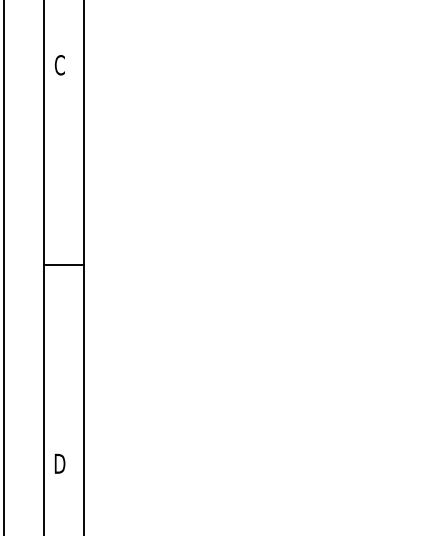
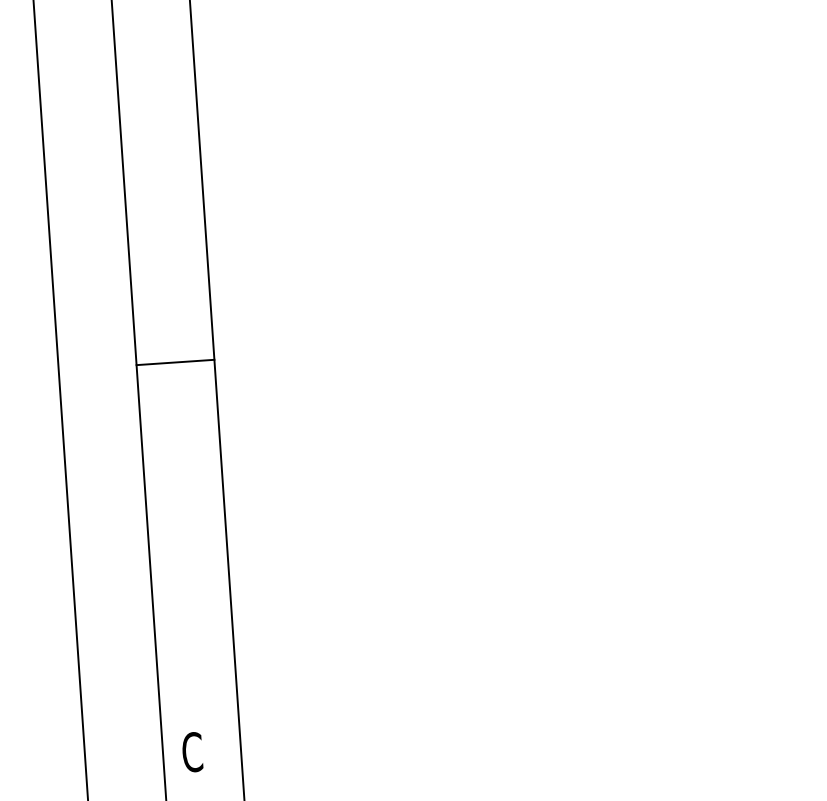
text: (59, 463) -> (193, 751), D -> C

